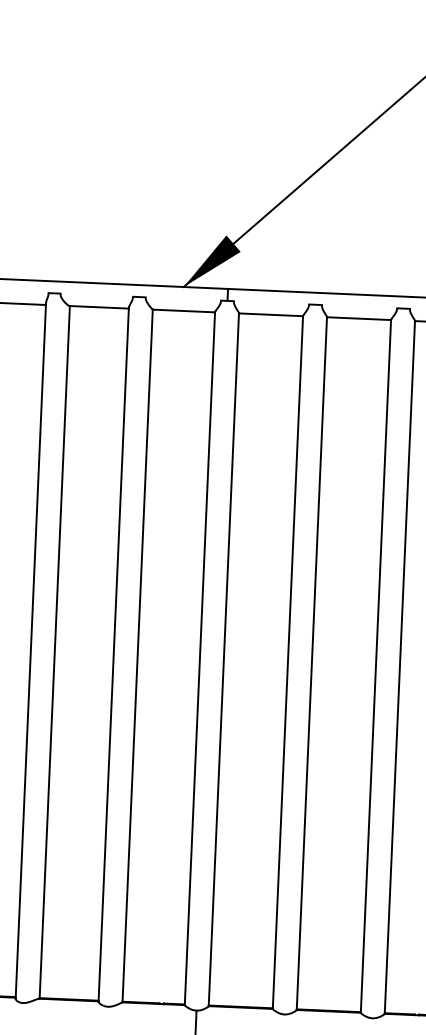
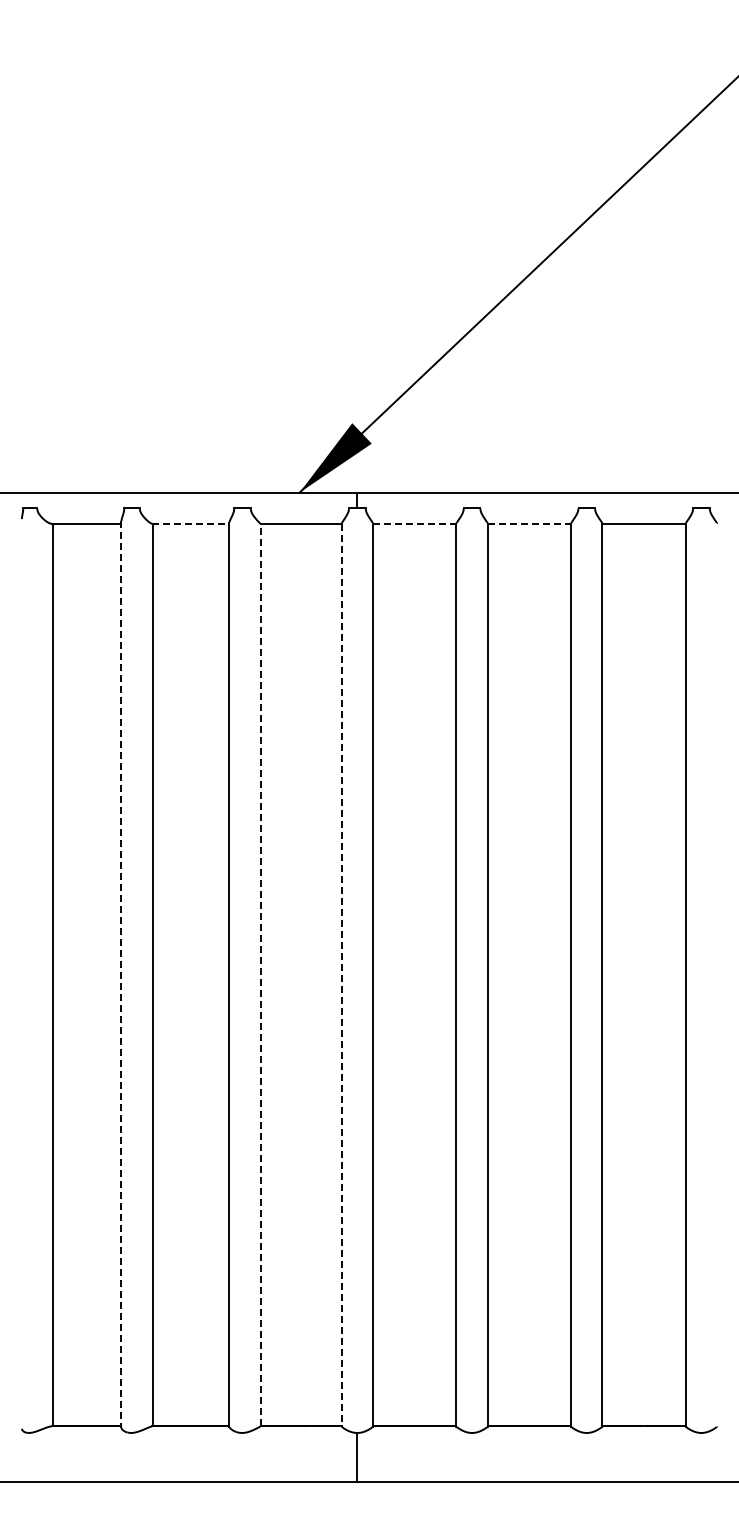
line: (98, 307) -> (190, 523), solid -> dashed
line: (270, 314) -> (414, 523), solid -> dashed
line: (359, 318) -> (529, 523), solid -> dashed
line: (30, 651) -> (121, 975), solid -> dashed
line: (137, 655) -> (260, 974), solid -> dashed
line: (199, 659) -> (341, 975), solid -> dashed

